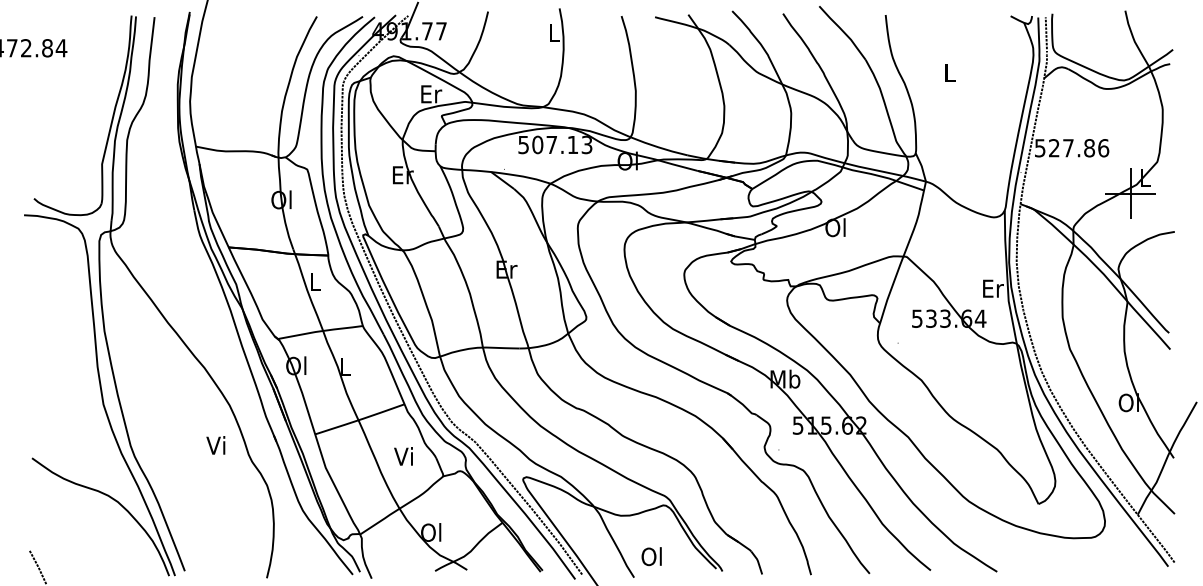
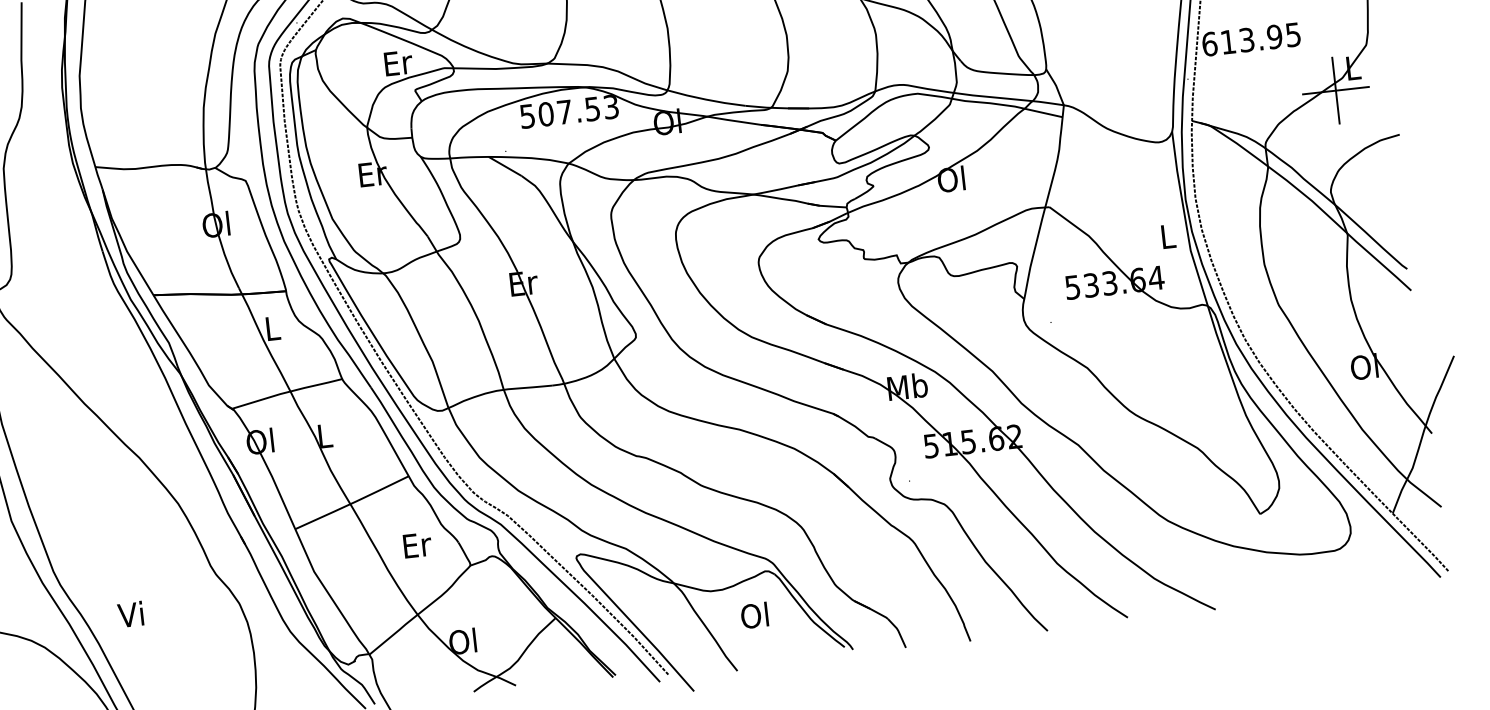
text: (572, 145) -> (592, 109), 507.13 -> 507.53
text: (1071, 148) -> (1251, 39), 527.86 -> 613.95
text: (993, 288) -> (1168, 236), Er -> L
text: (215, 445) -> (130, 614), moved
text: (404, 456) -> (416, 545), Vi -> Er
text: (651, 556) -> (754, 615), moved

